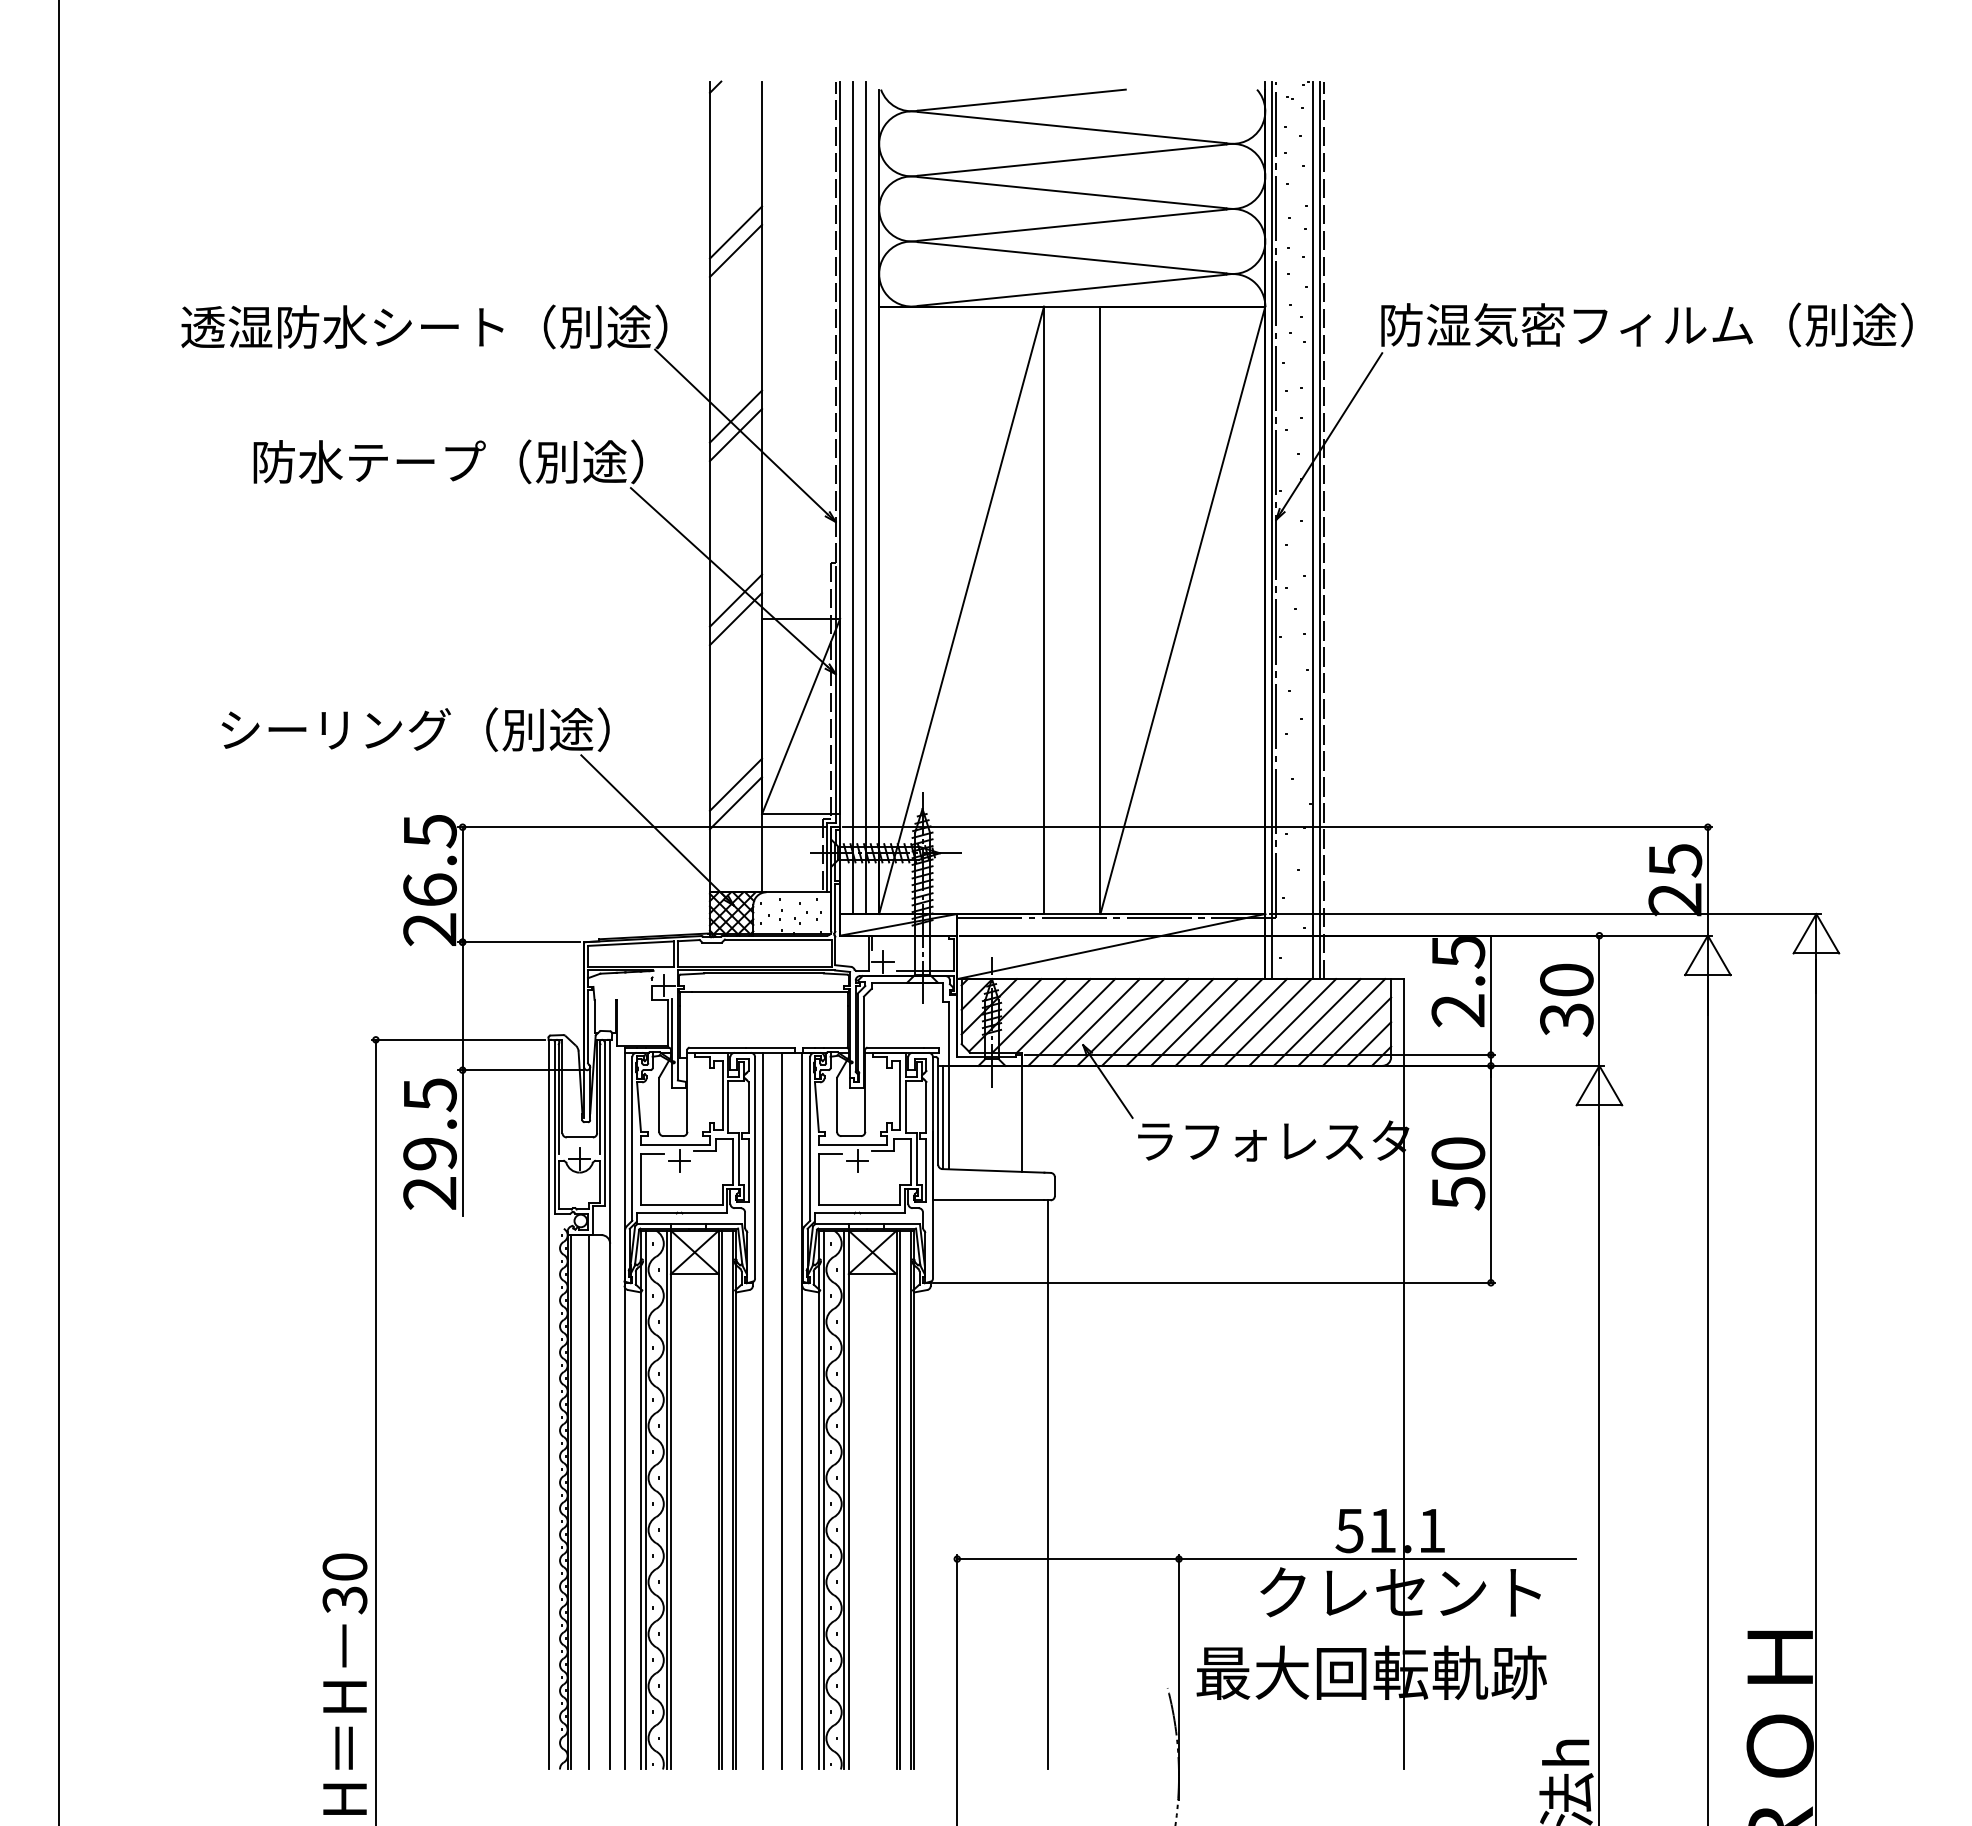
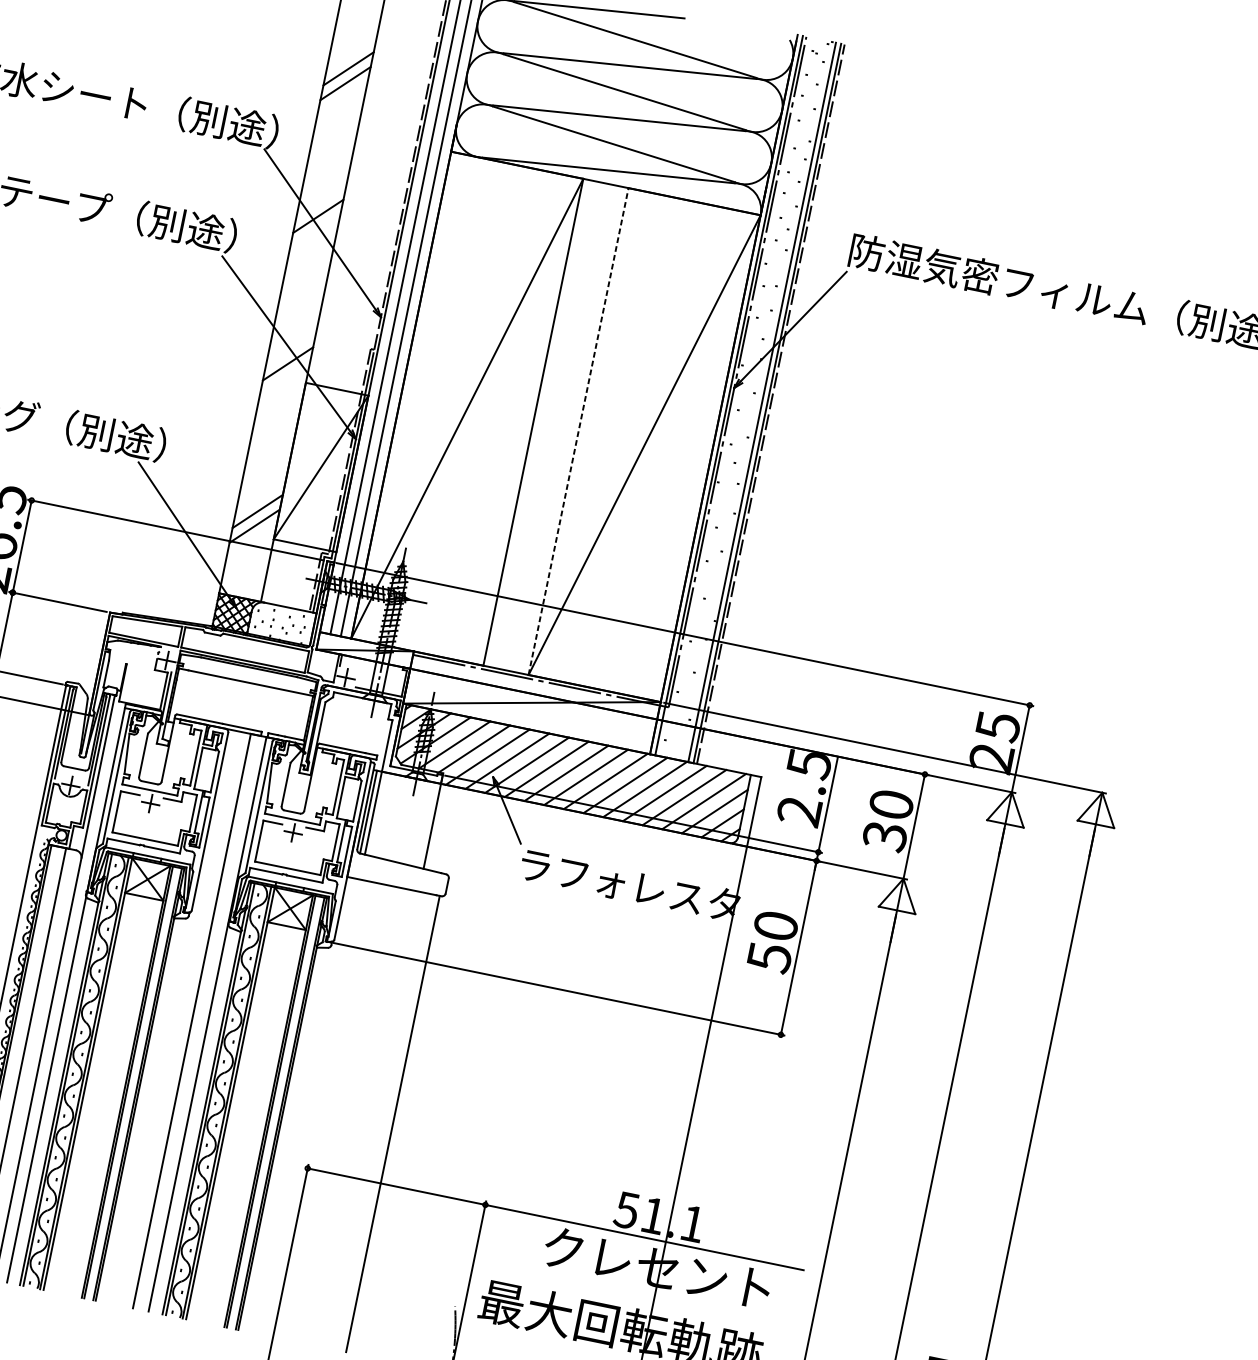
line: (735, 435) -> (314, 231), removed
line: (1100, 610) -> (578, 431), solid -> dashed
line: (735, 619) -> (284, 378), removed
line: (762, 1410) -> (176, 1017), removed

